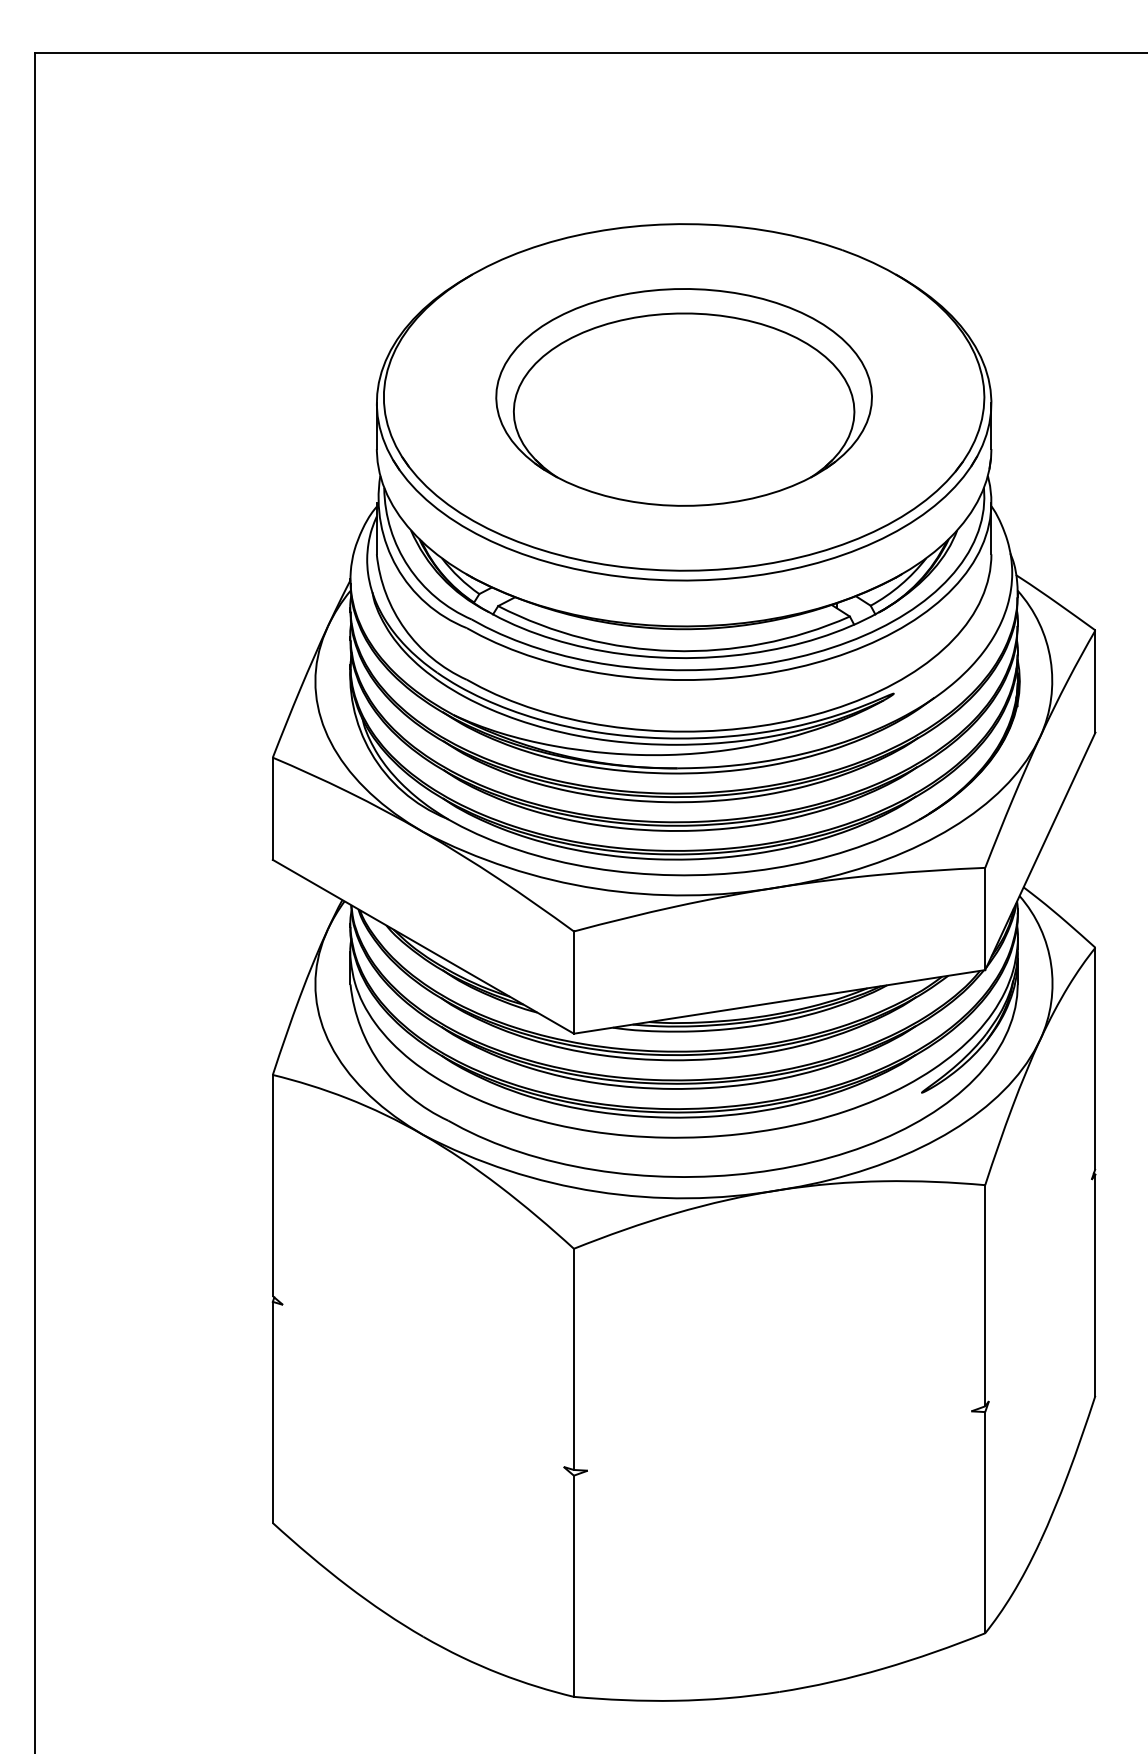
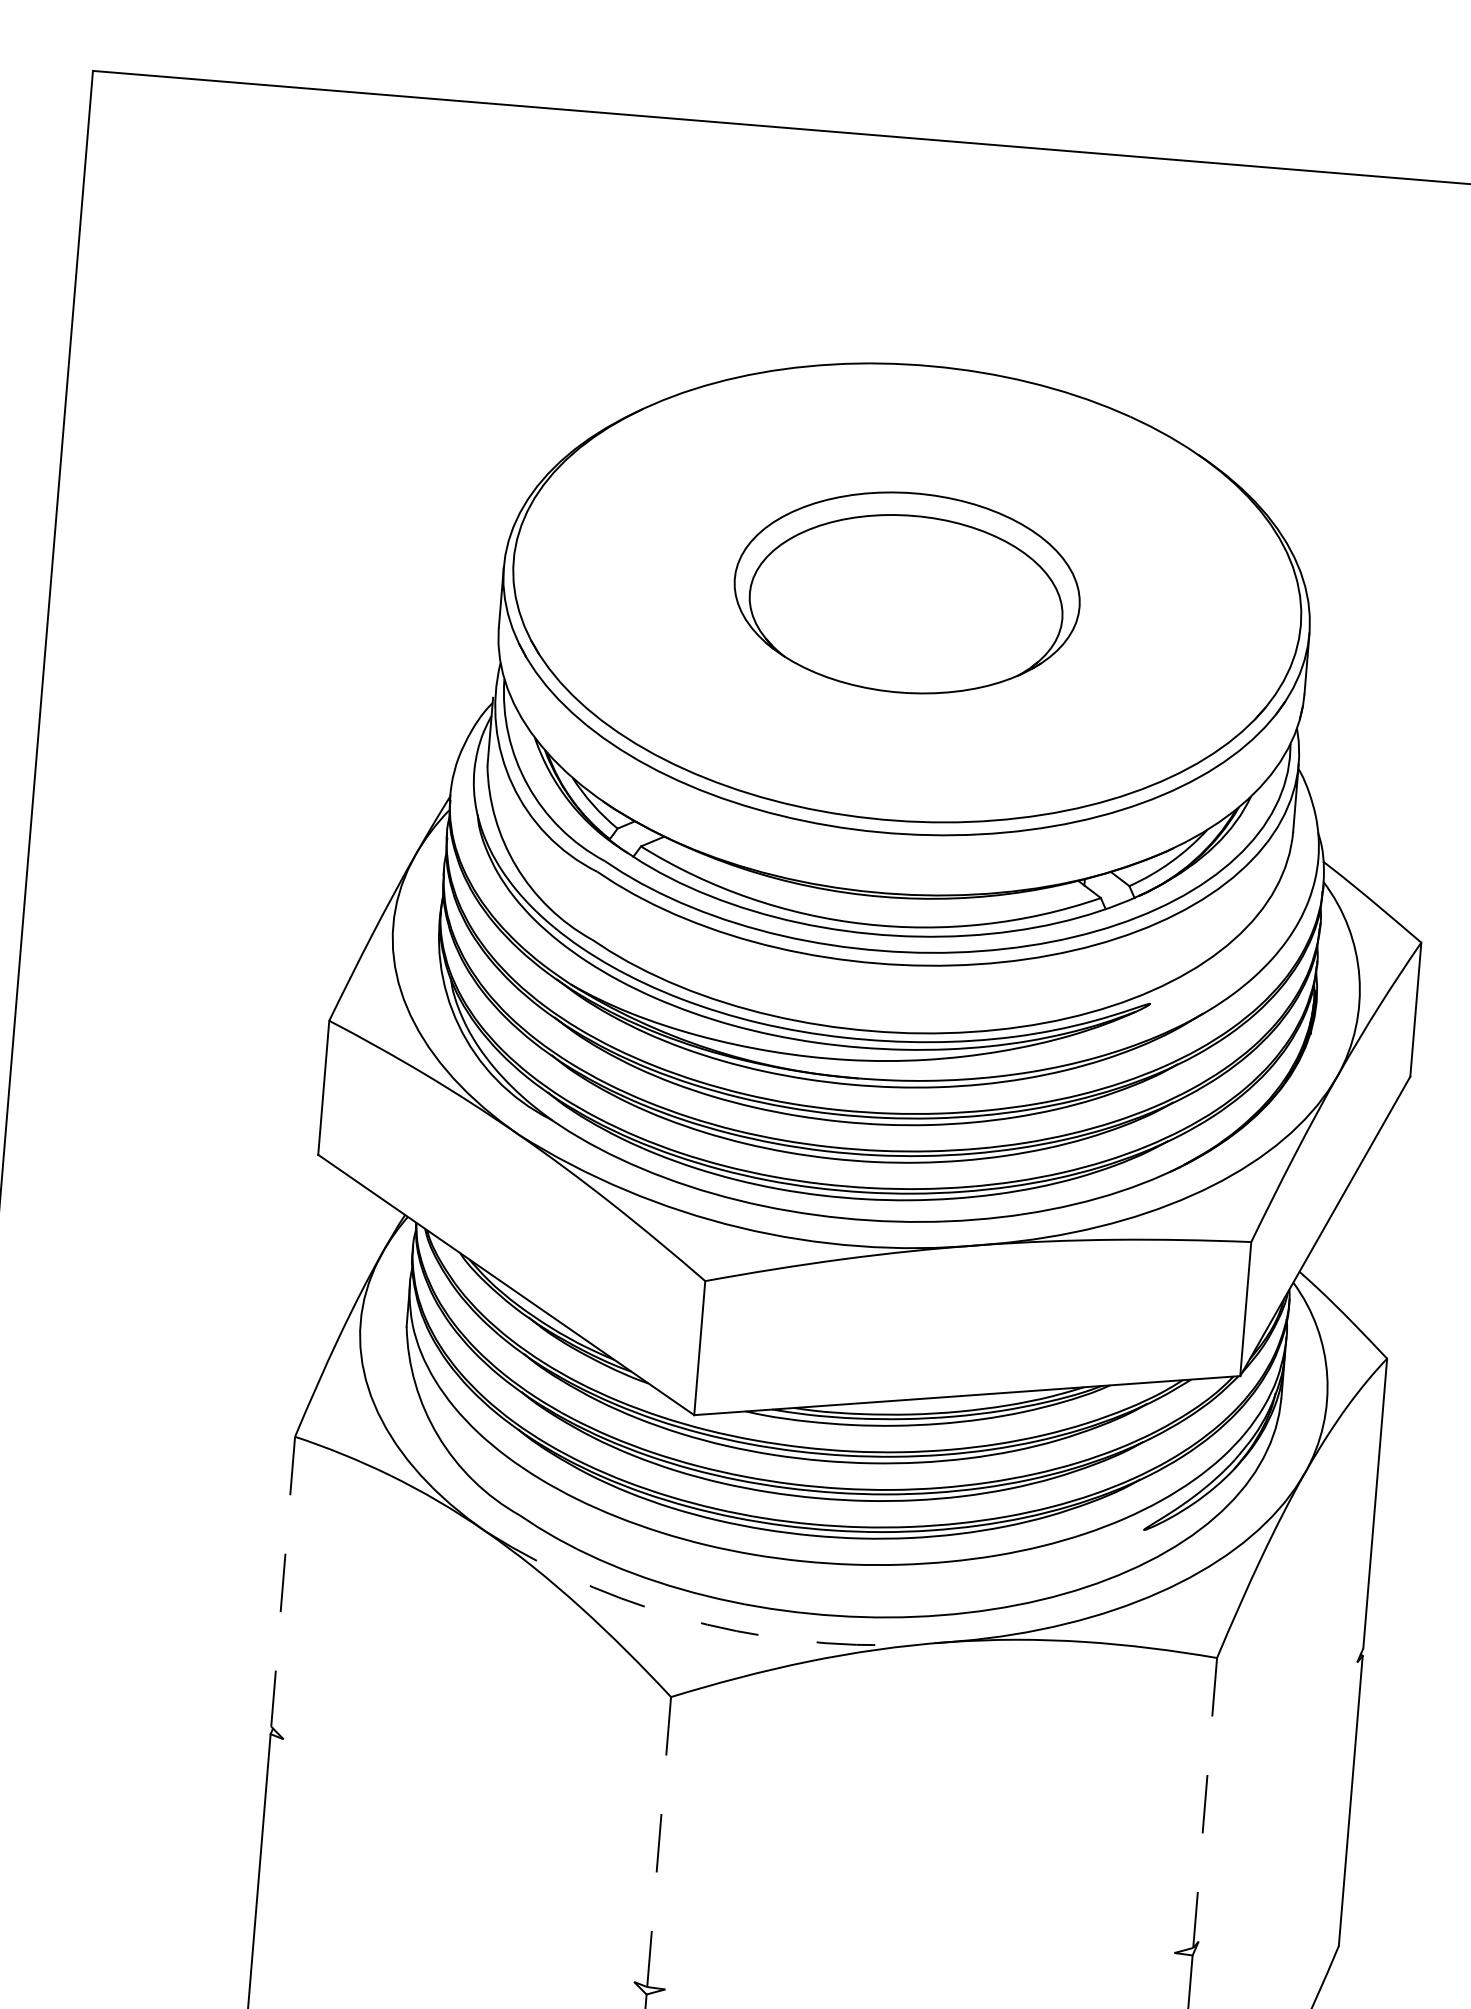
part: (683, 397) -> (906, 592), size x0.7
line: (272, 1185) -> (282, 1581), solid -> dashed
arc: (596, 1191) -> (706, 1624), solid -> dashed
line: (985, 1295) -> (1205, 1802), solid -> dashed
line: (573, 1359) -> (658, 1842), solid -> dashed

